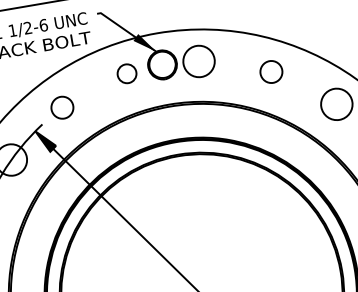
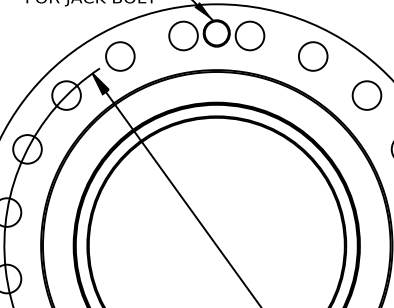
circle: (271, 71) -> (313, 56), size x1.43
circle: (126, 73) -> (183, 35), size x1.67
circle: (62, 107) -> (120, 56), size x1.43

